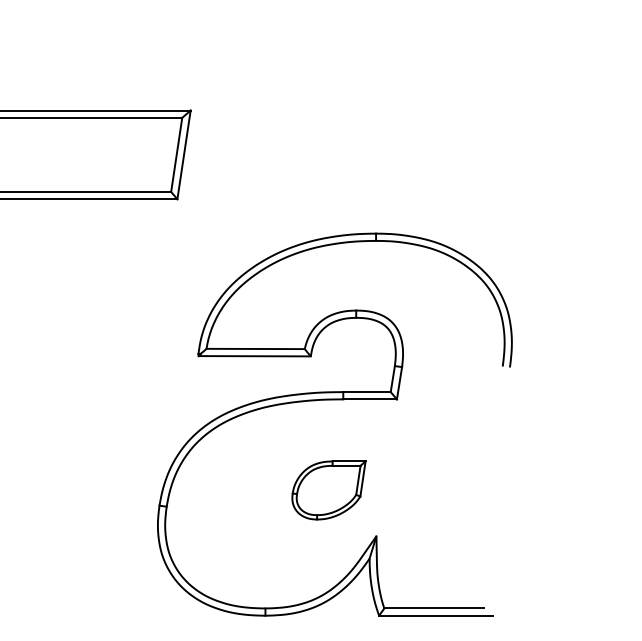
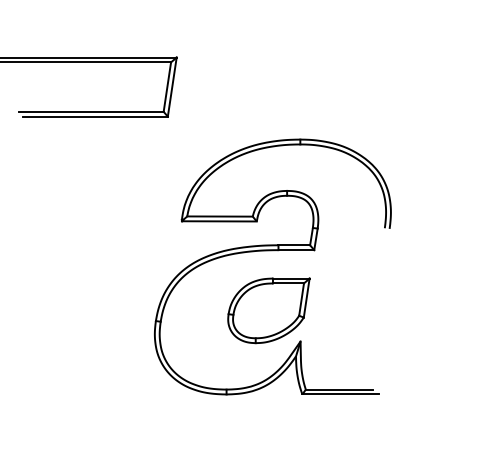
part: (328, 489) -> (268, 310), size x1.67

